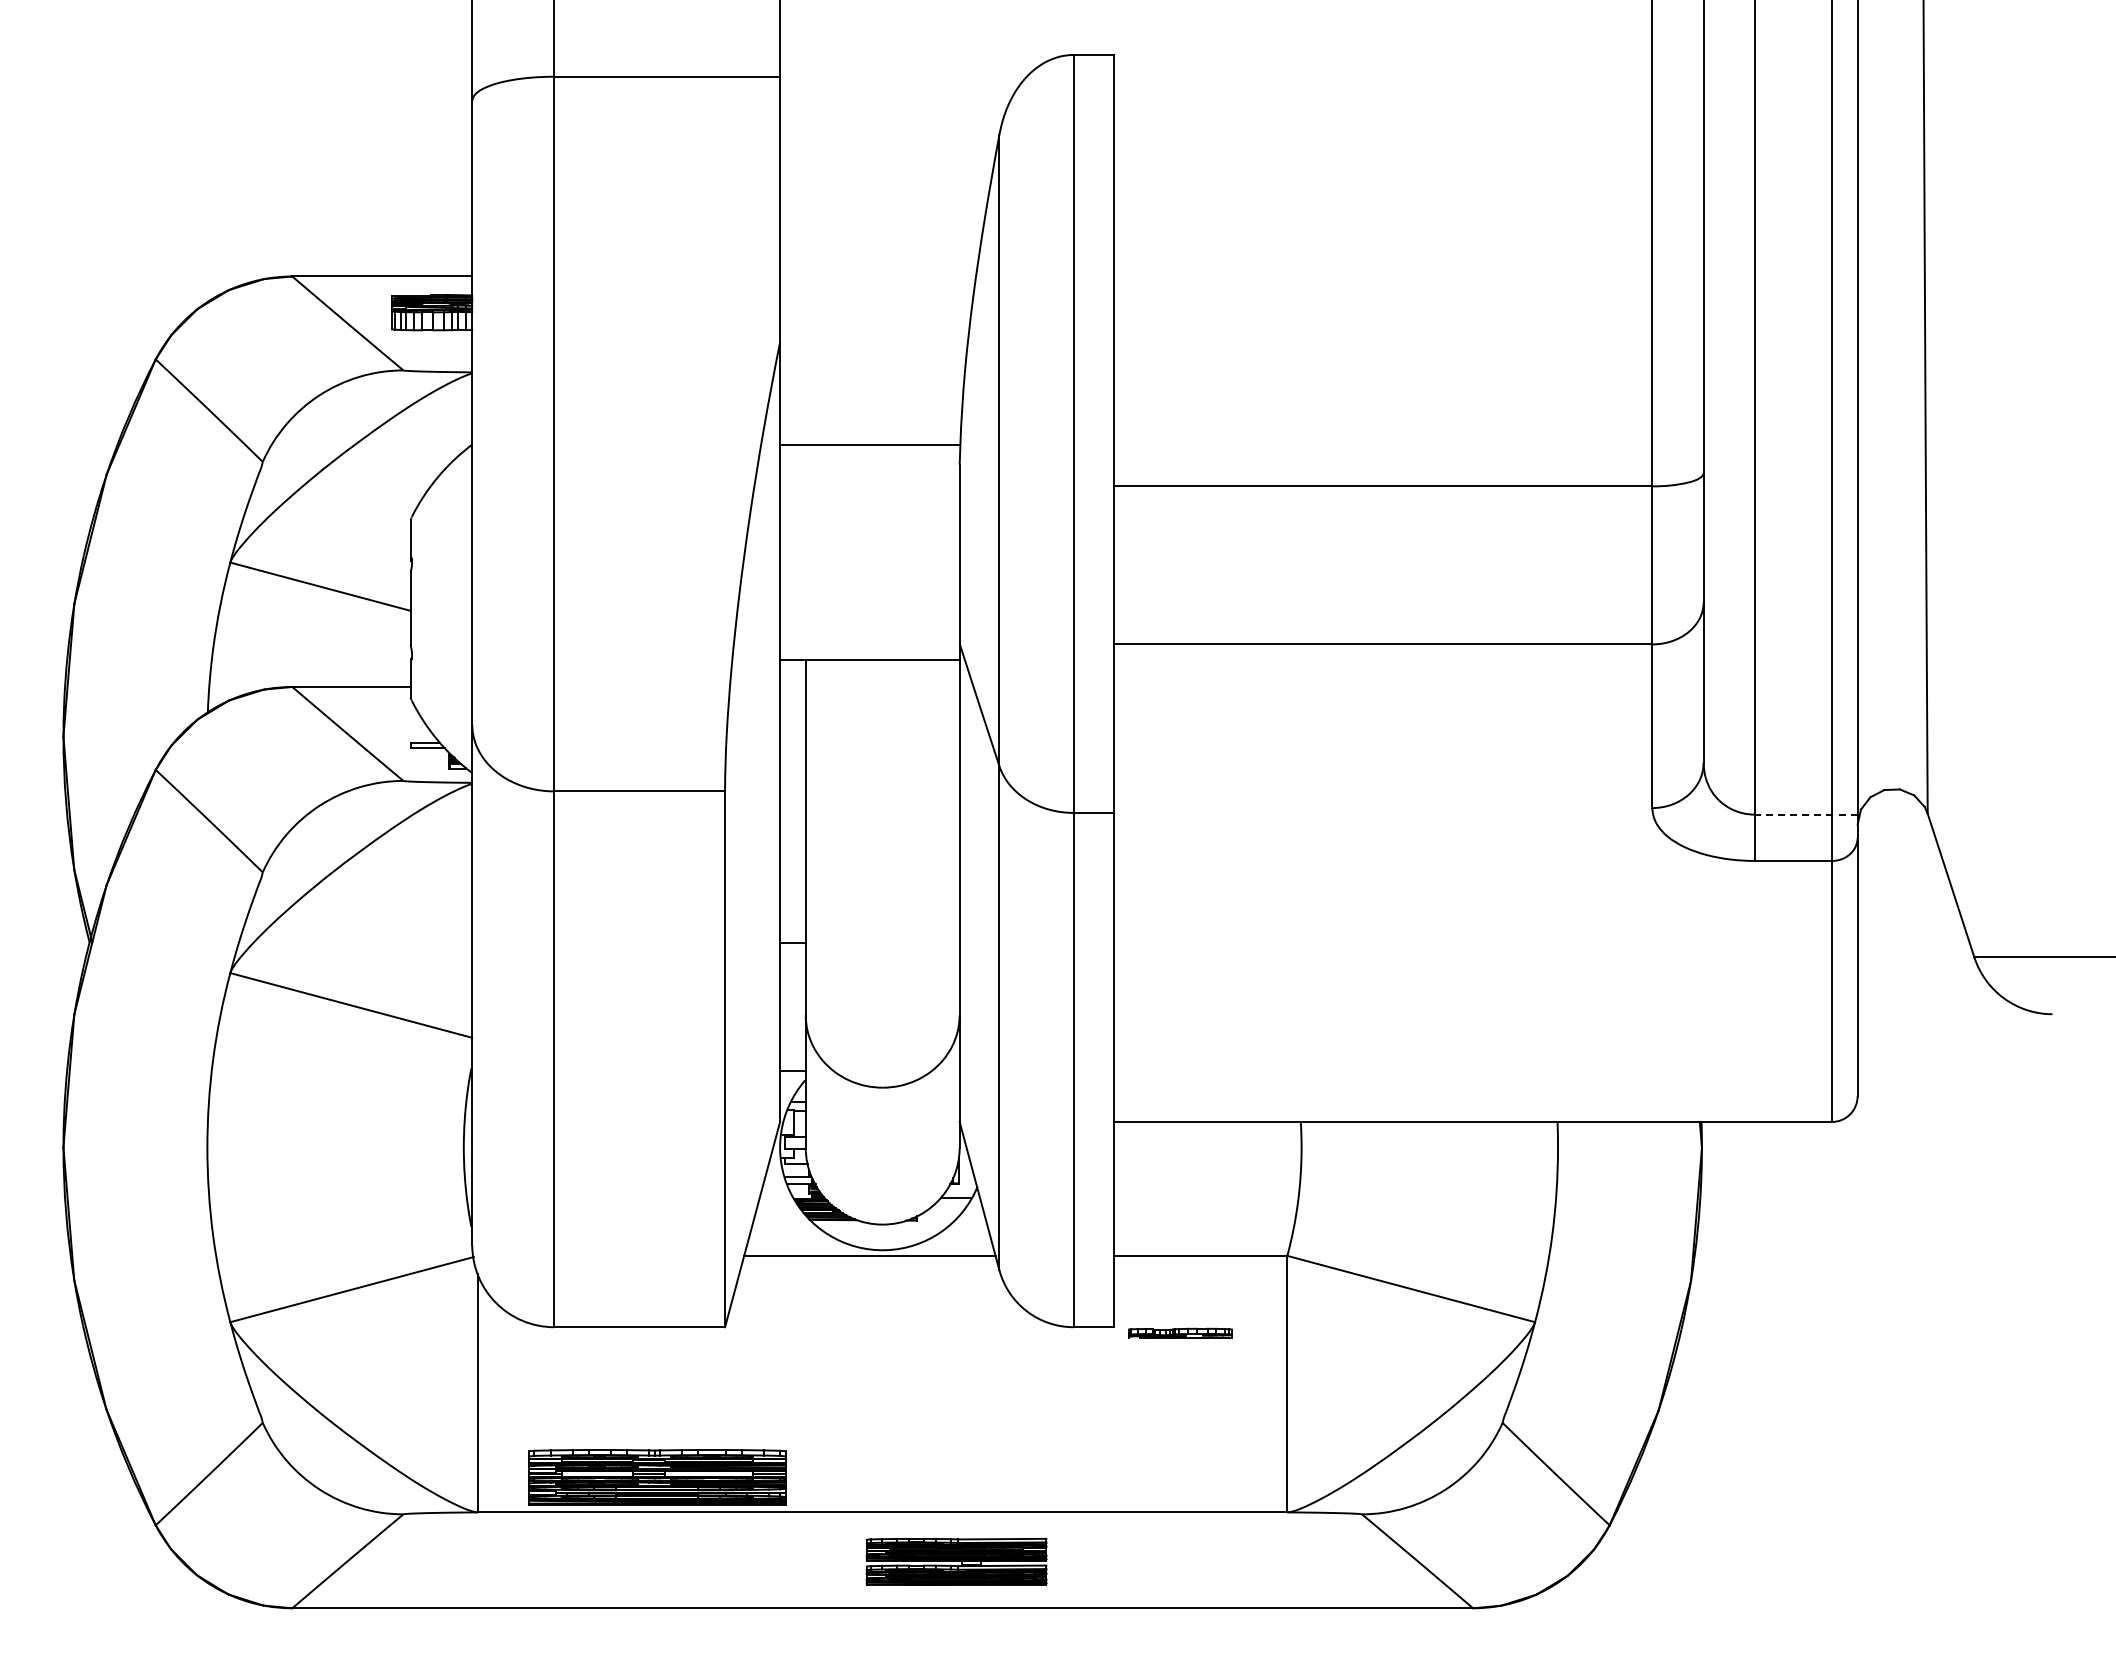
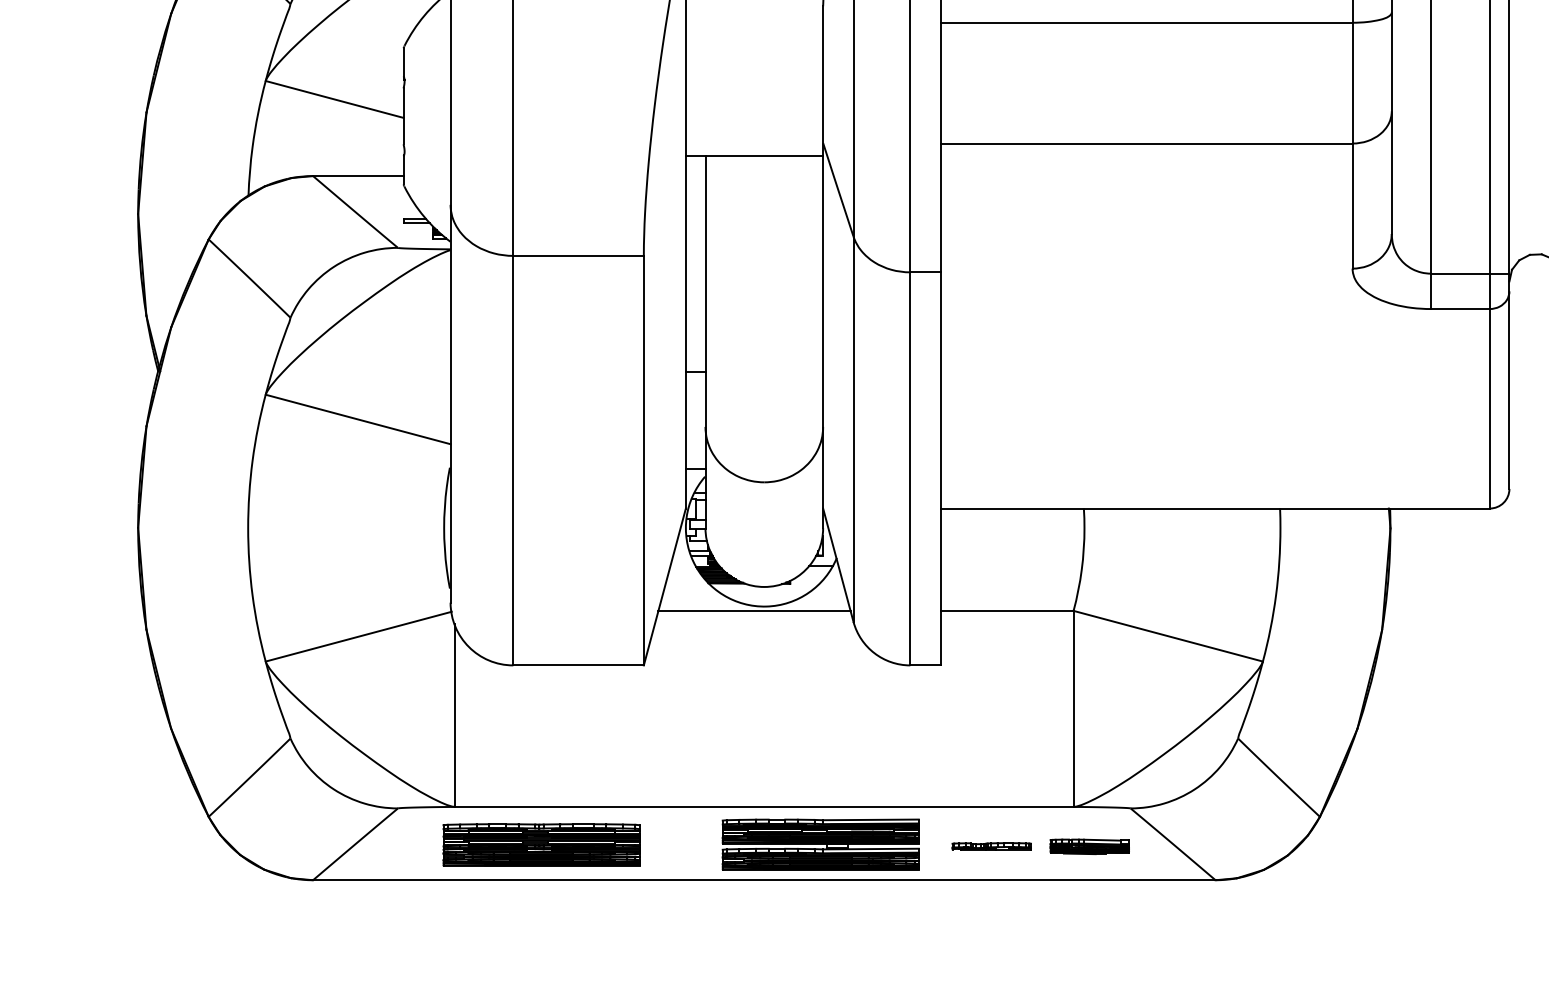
line: (1805, 814) -> (1469, 273), dashed -> solid
part: (1180, 1332) -> (991, 846), moved
part: (657, 1477) -> (541, 845), moved
part: (956, 1561) -> (820, 844), size x1.43
part: (1308, 1564) -> (1089, 846), added

